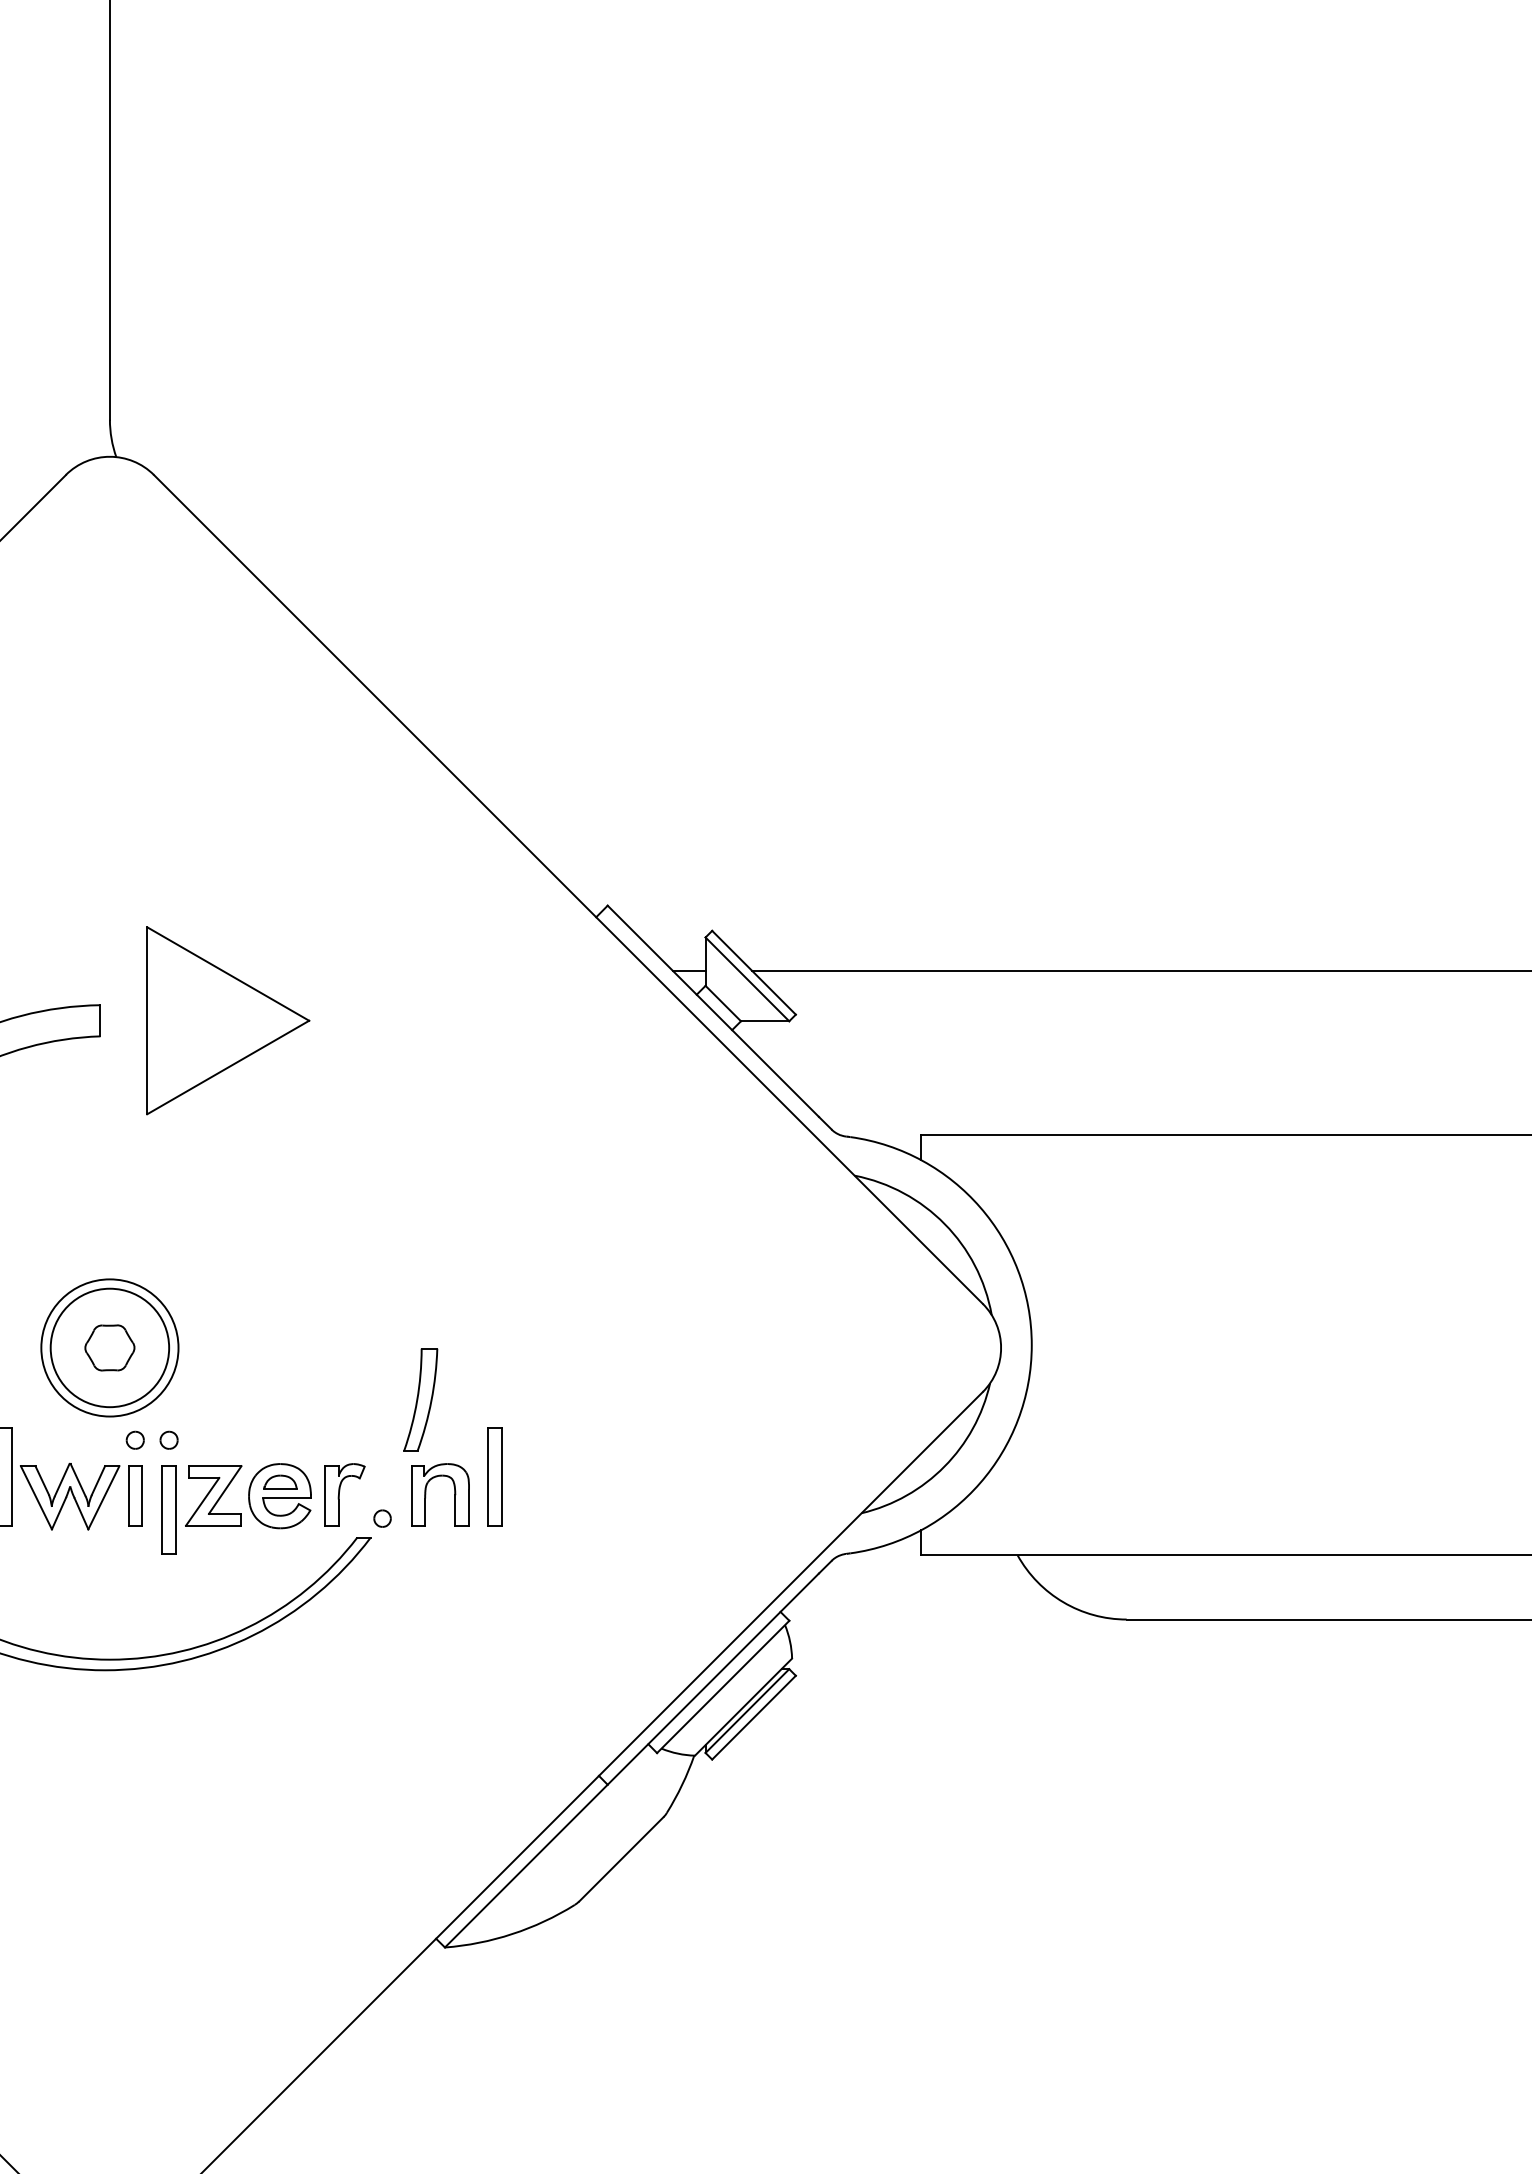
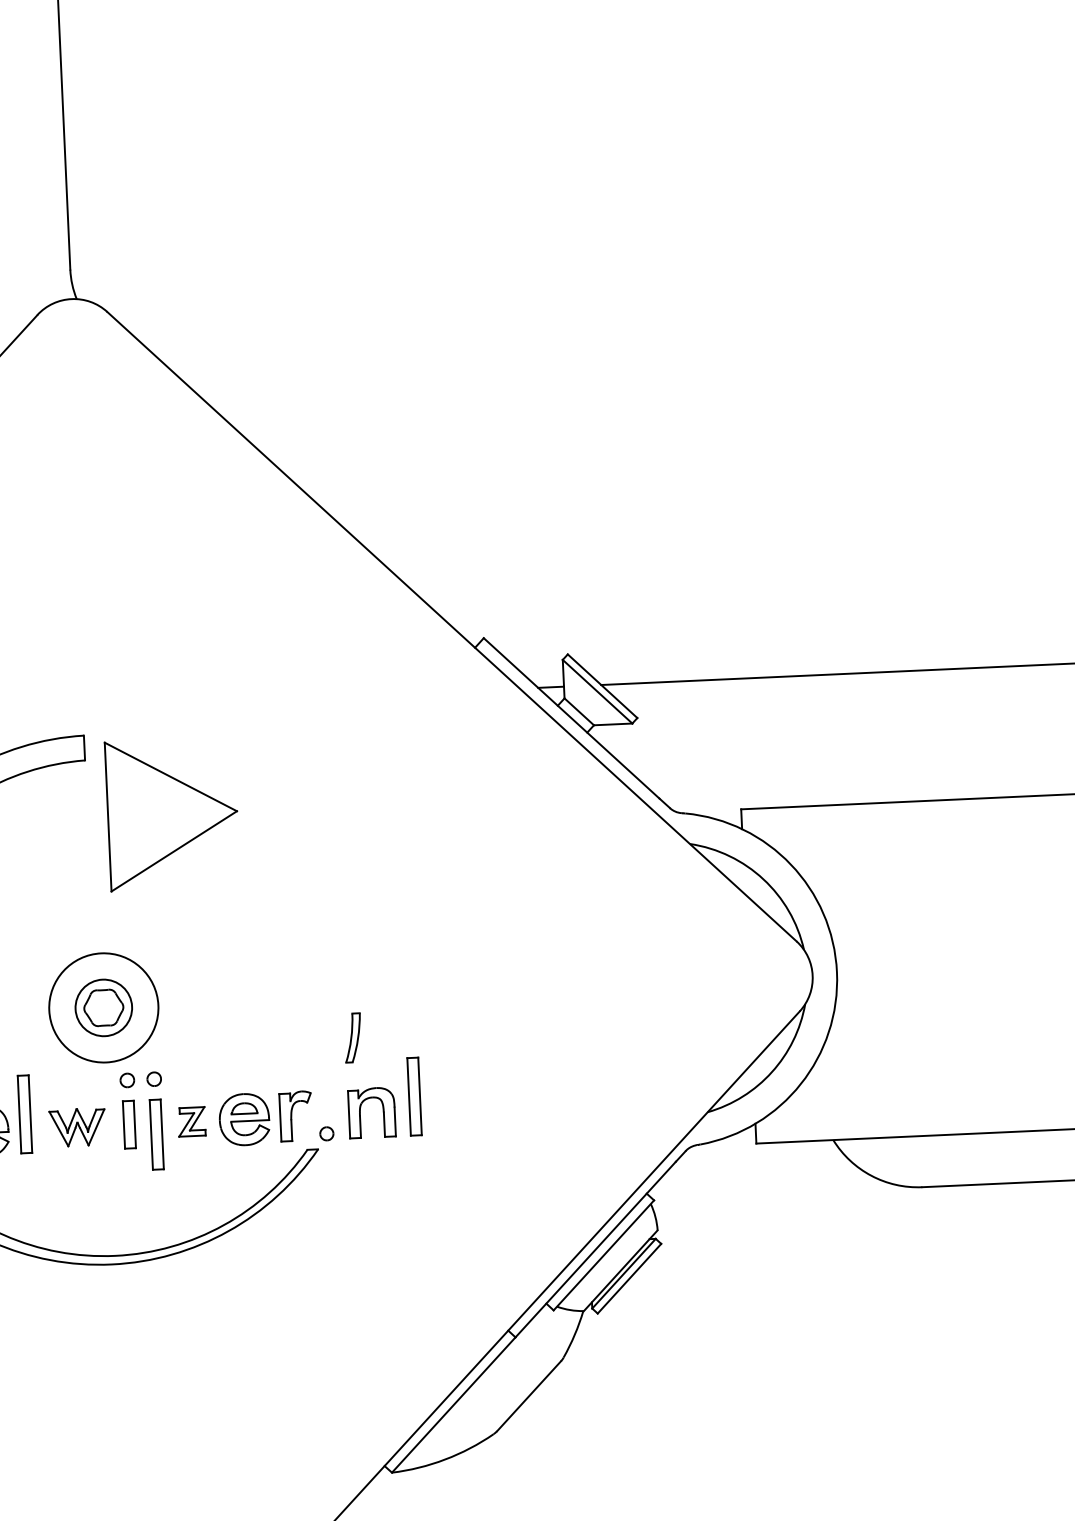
part: (228, 1020) -> (172, 813), moved
circle: (109, 1347) -> (103, 1007), size x0.6
part: (420, 1399) -> (352, 1037), size x0.6
part: (213, 1495) -> (191, 1121), size x0.6
part: (70, 1496) -> (77, 1127), size x0.7

